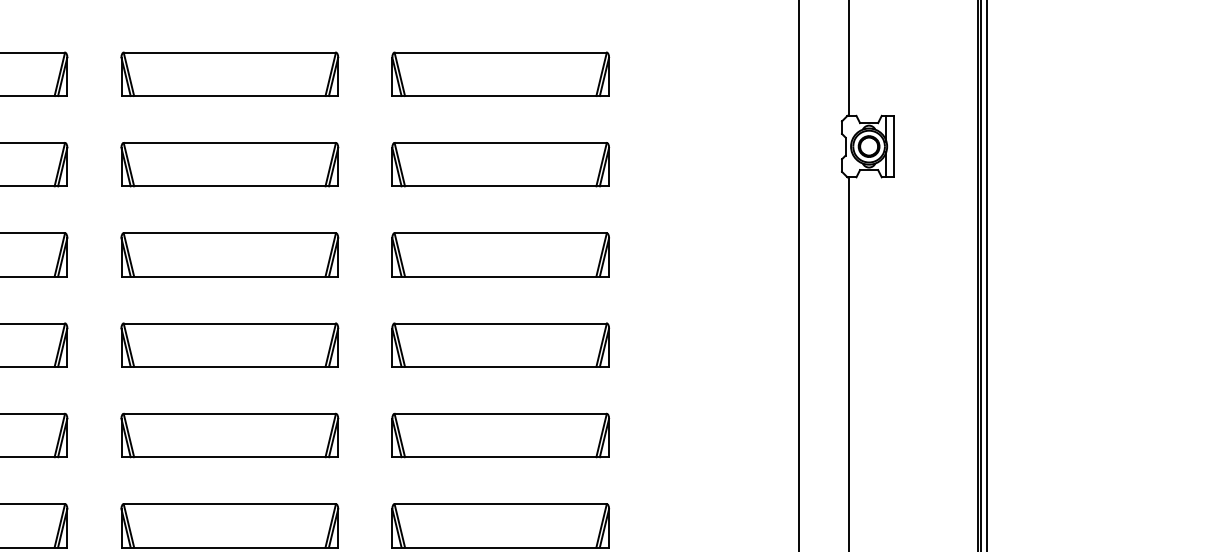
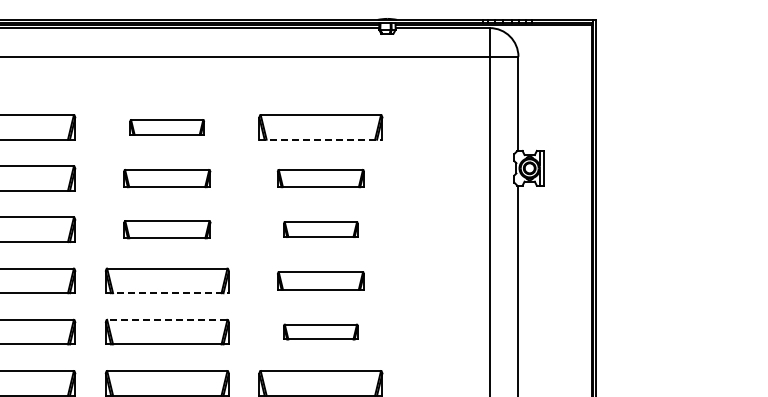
part: (228, 74) -> (166, 127), size x0.6
line: (501, 95) -> (321, 139), solid -> dashed
part: (228, 164) -> (166, 178), size x0.7
part: (500, 164) -> (320, 178), size x0.7
part: (230, 254) -> (167, 229), size x0.7
part: (500, 254) -> (320, 229), size x0.6
part: (500, 344) -> (320, 280), size x0.7
line: (230, 367) -> (167, 293), solid -> dashed
line: (228, 413) -> (166, 319), solid -> dashed
part: (500, 434) -> (320, 331), size x0.6

